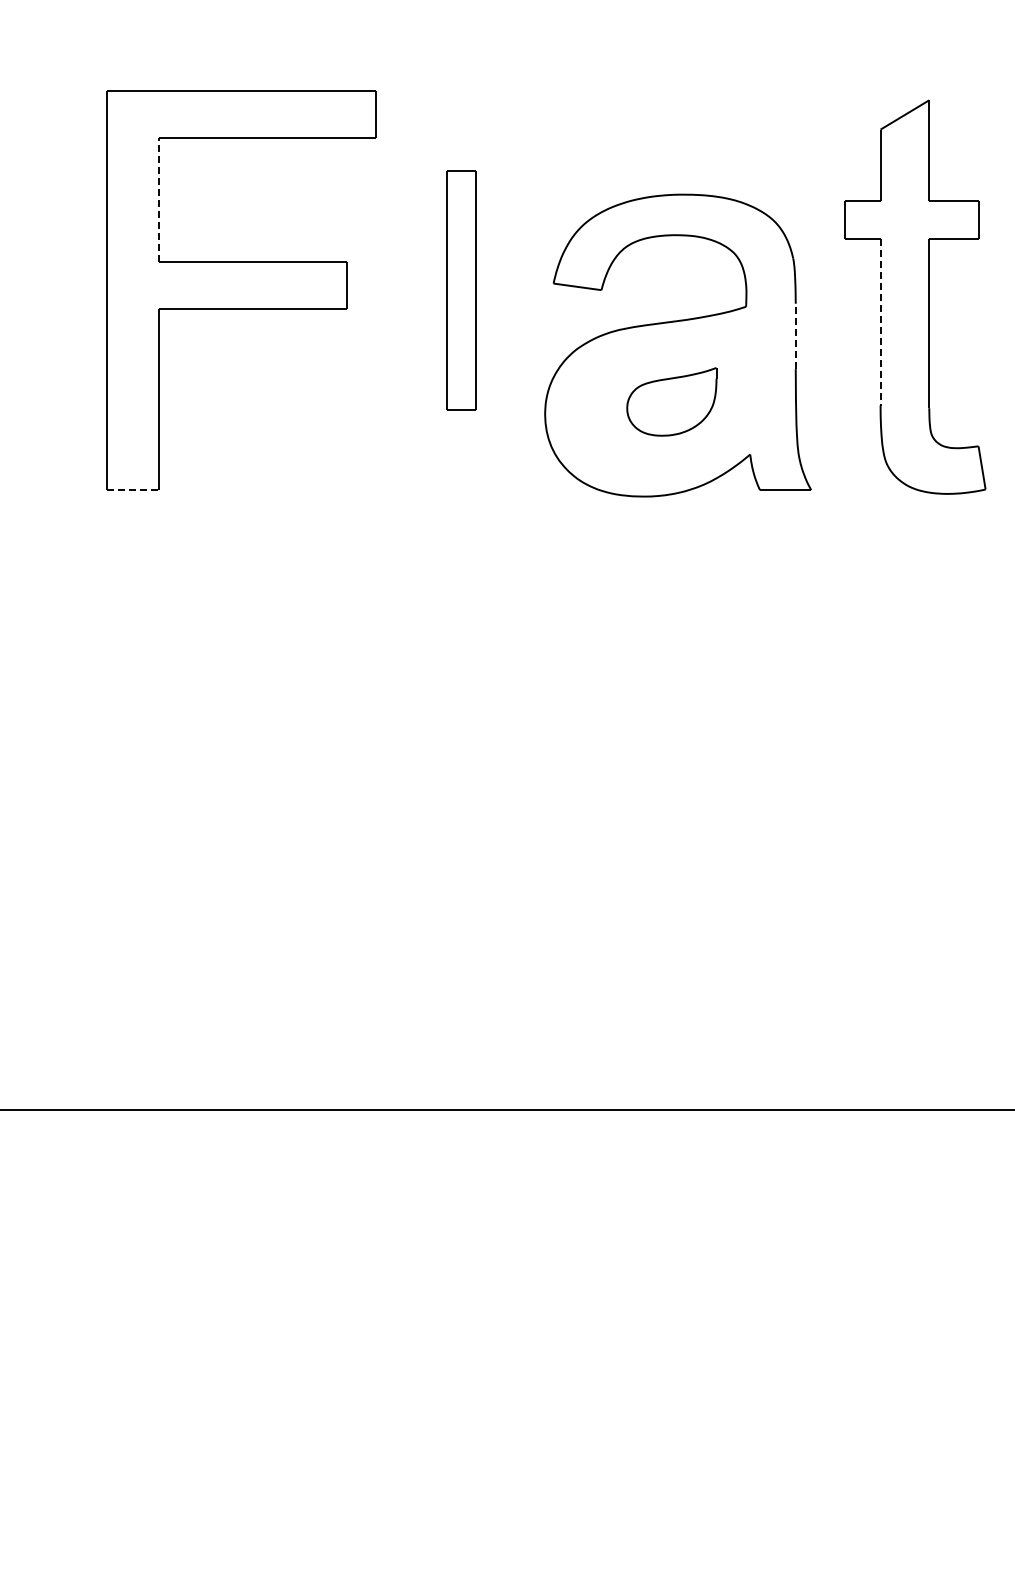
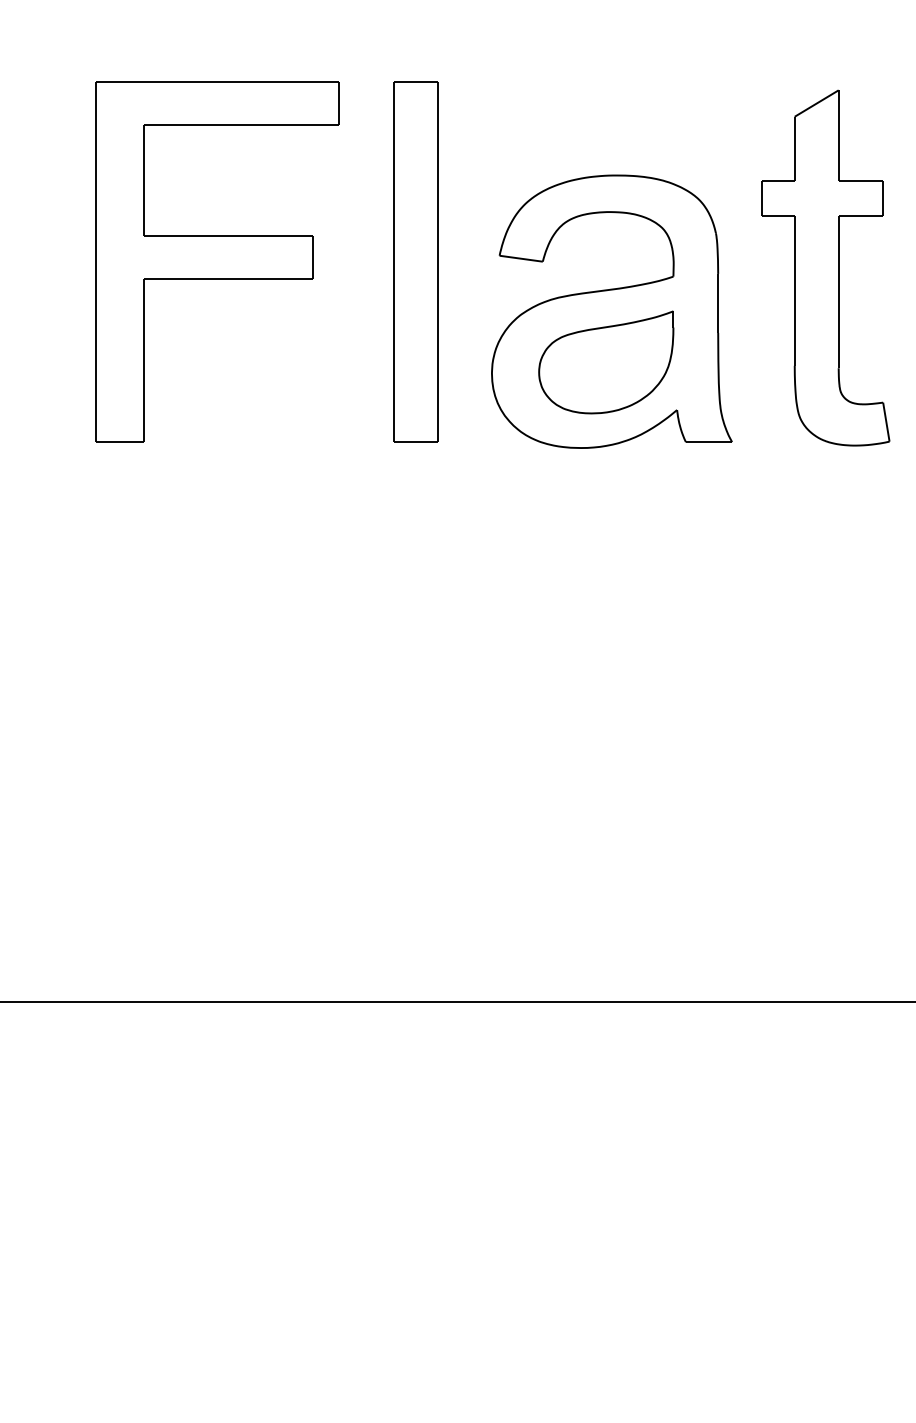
line: (159, 200) -> (143, 180), dashed -> solid
part: (461, 290) -> (416, 262), size x1.67
line: (880, 322) -> (794, 290), dashed -> solid
line: (795, 336) -> (717, 303), dashed -> solid
part: (671, 401) -> (606, 362), size x1.67
line: (133, 490) -> (120, 442), dashed -> solid

